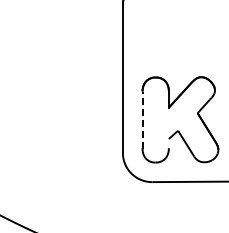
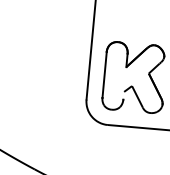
line: (142, 119) -> (104, 74), dashed -> solid

